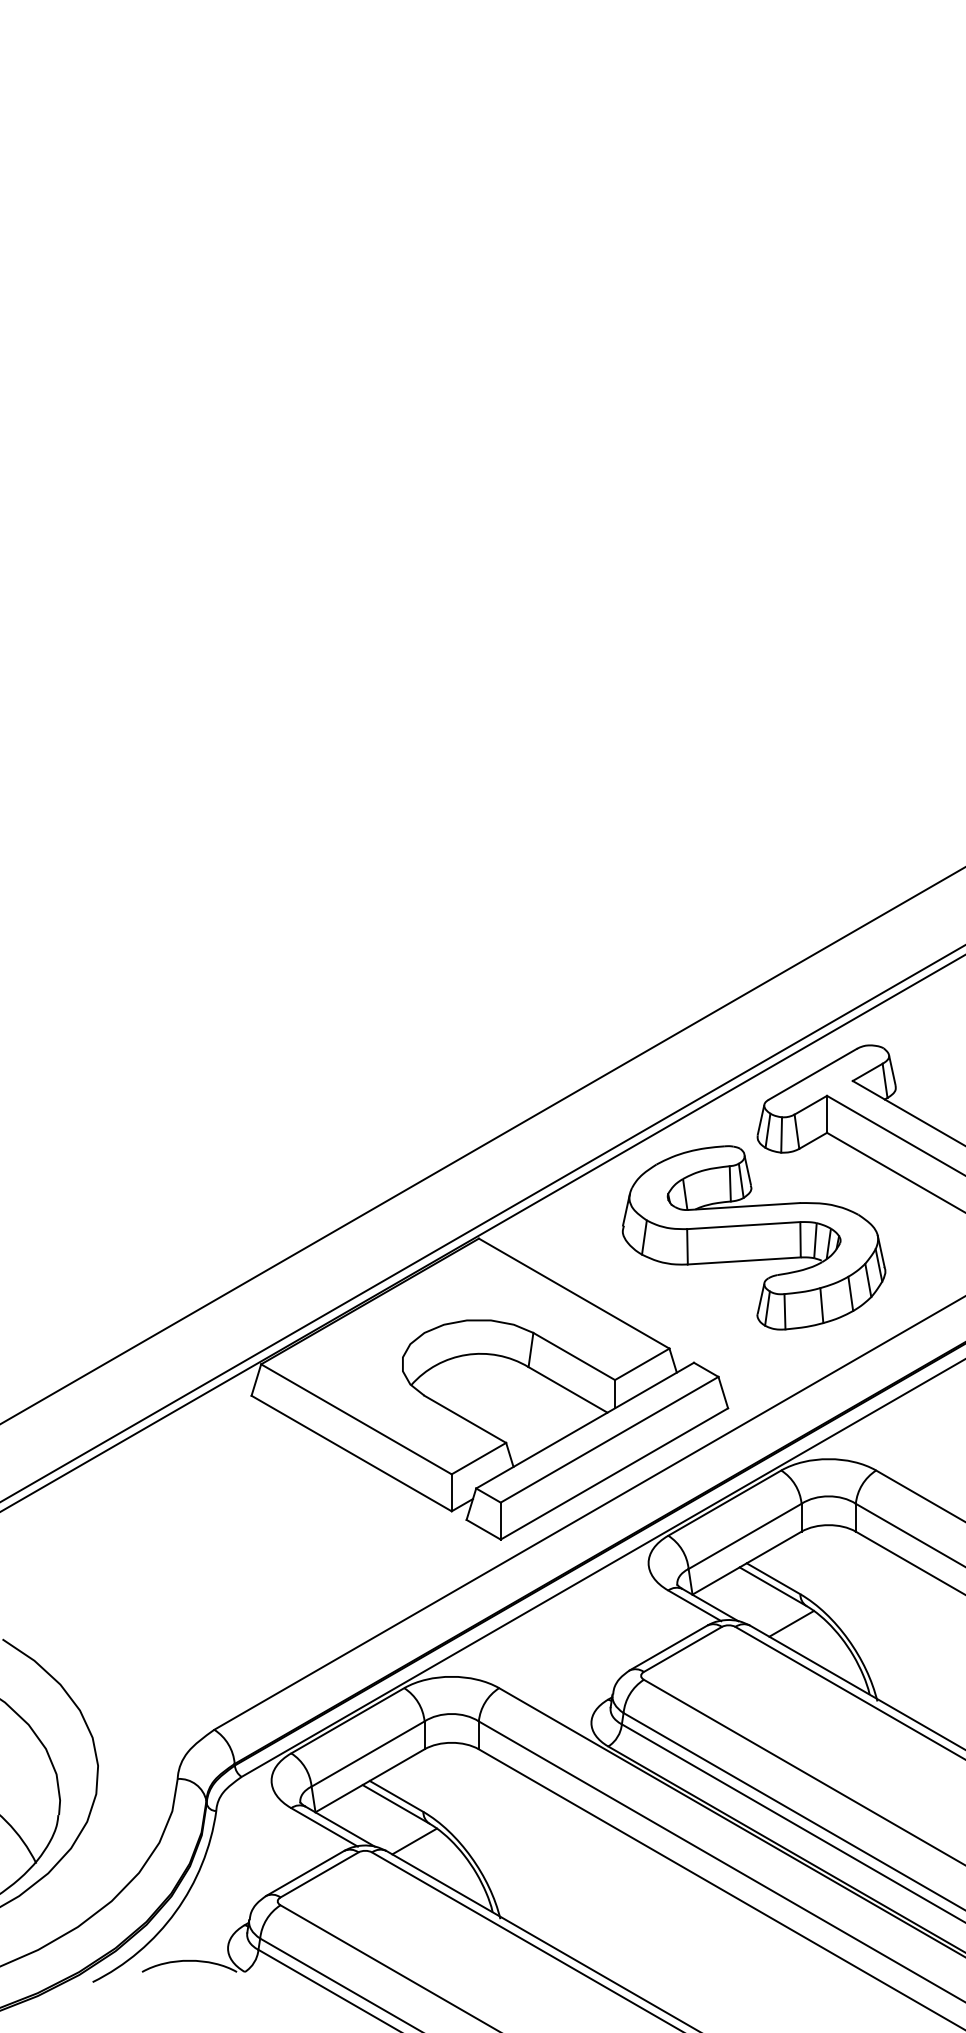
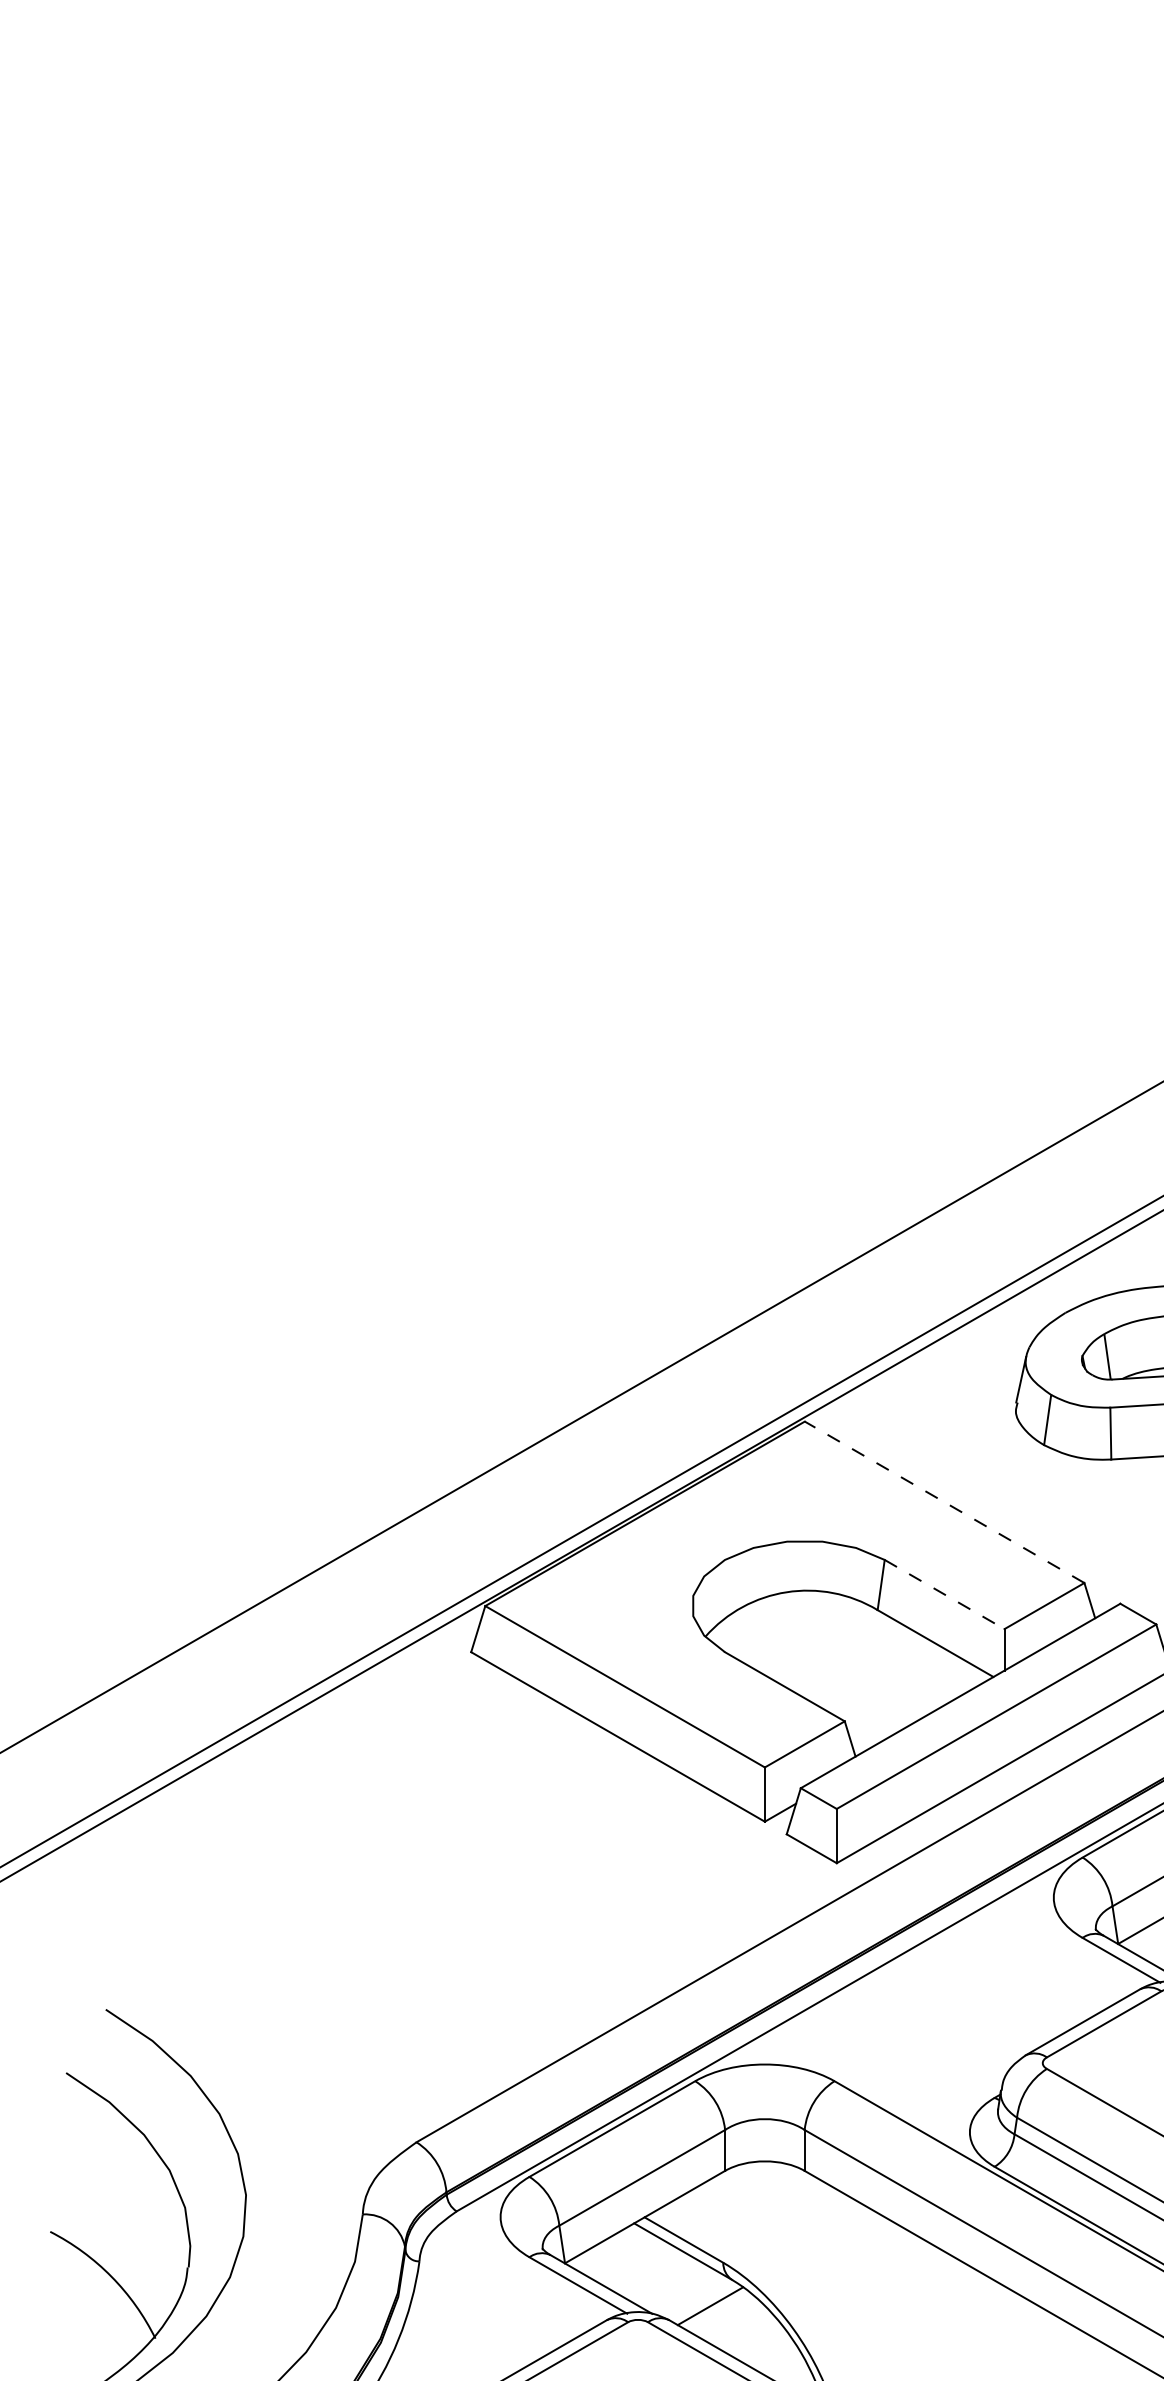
line: (573, 1293) -> (943, 1502), solid -> dashed
line: (574, 1356) -> (945, 1594), solid -> dashed

